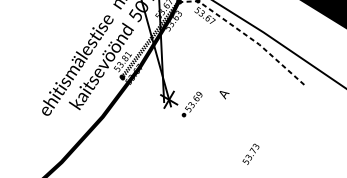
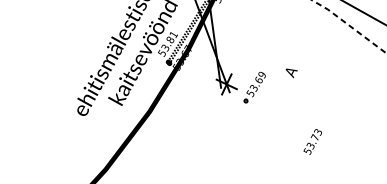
text: (250, 153) -> (312, 141), moved

